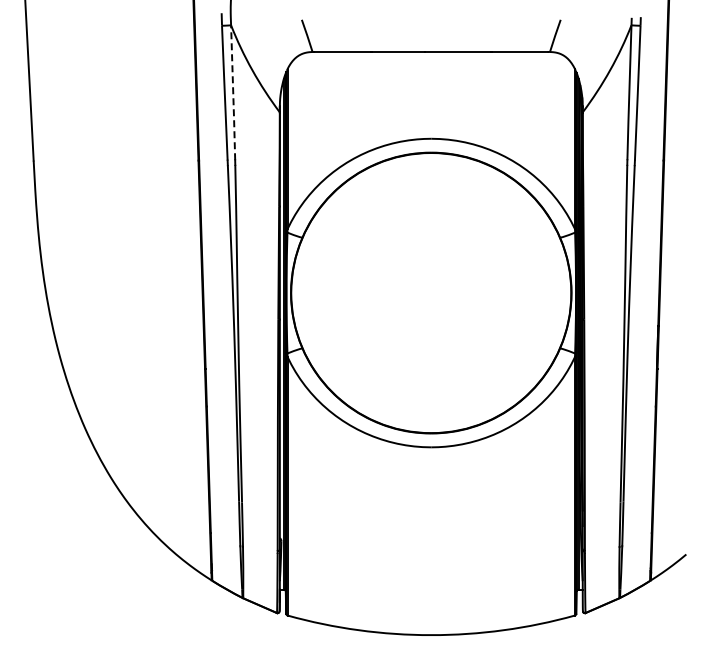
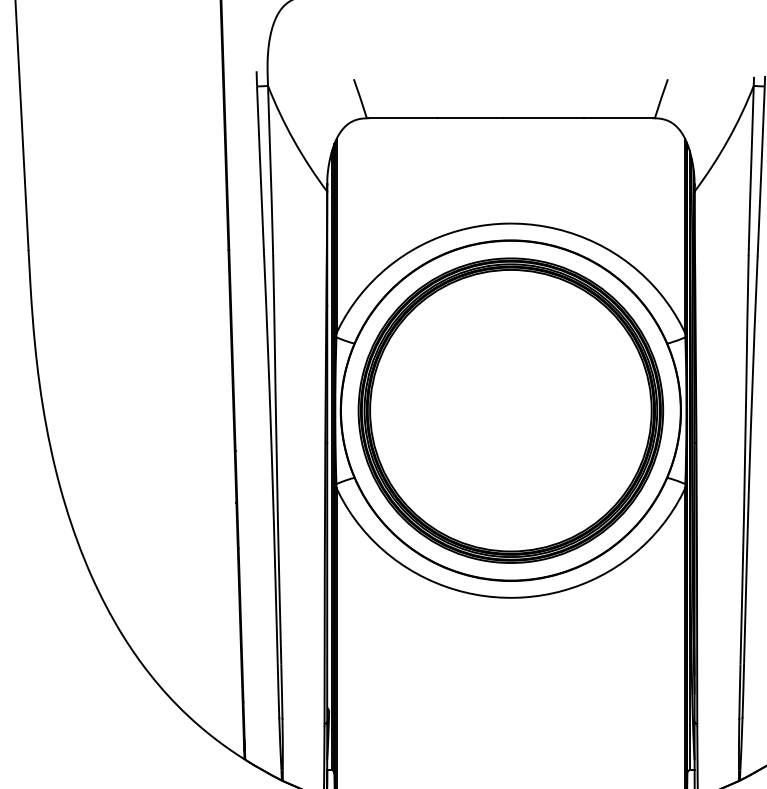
line: (233, 93) -> (270, 168), dashed -> solid
part: (430, 292) -> (509, 410), added

